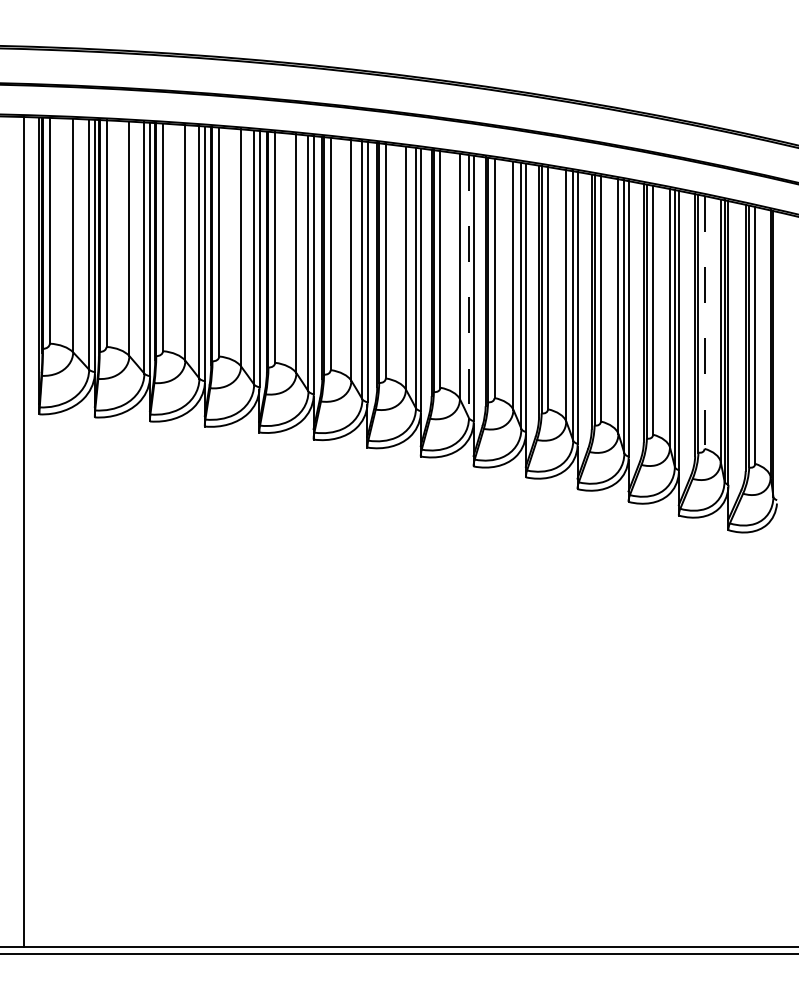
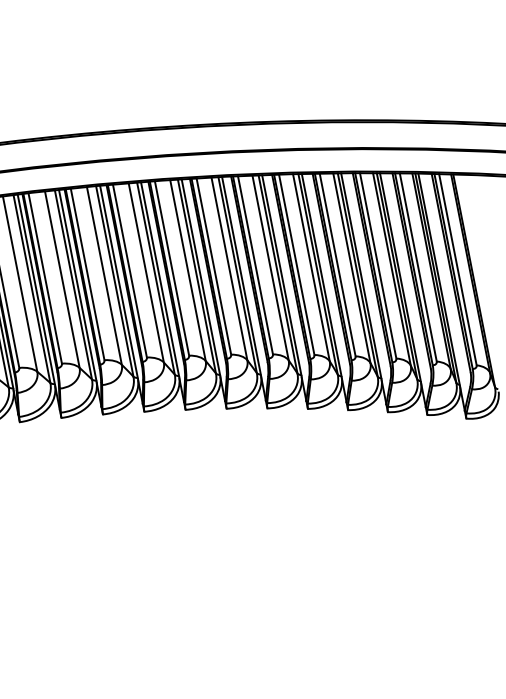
line: (468, 286) -> (237, 275), dashed -> solid
line: (704, 322) -> (418, 267), dashed -> solid

